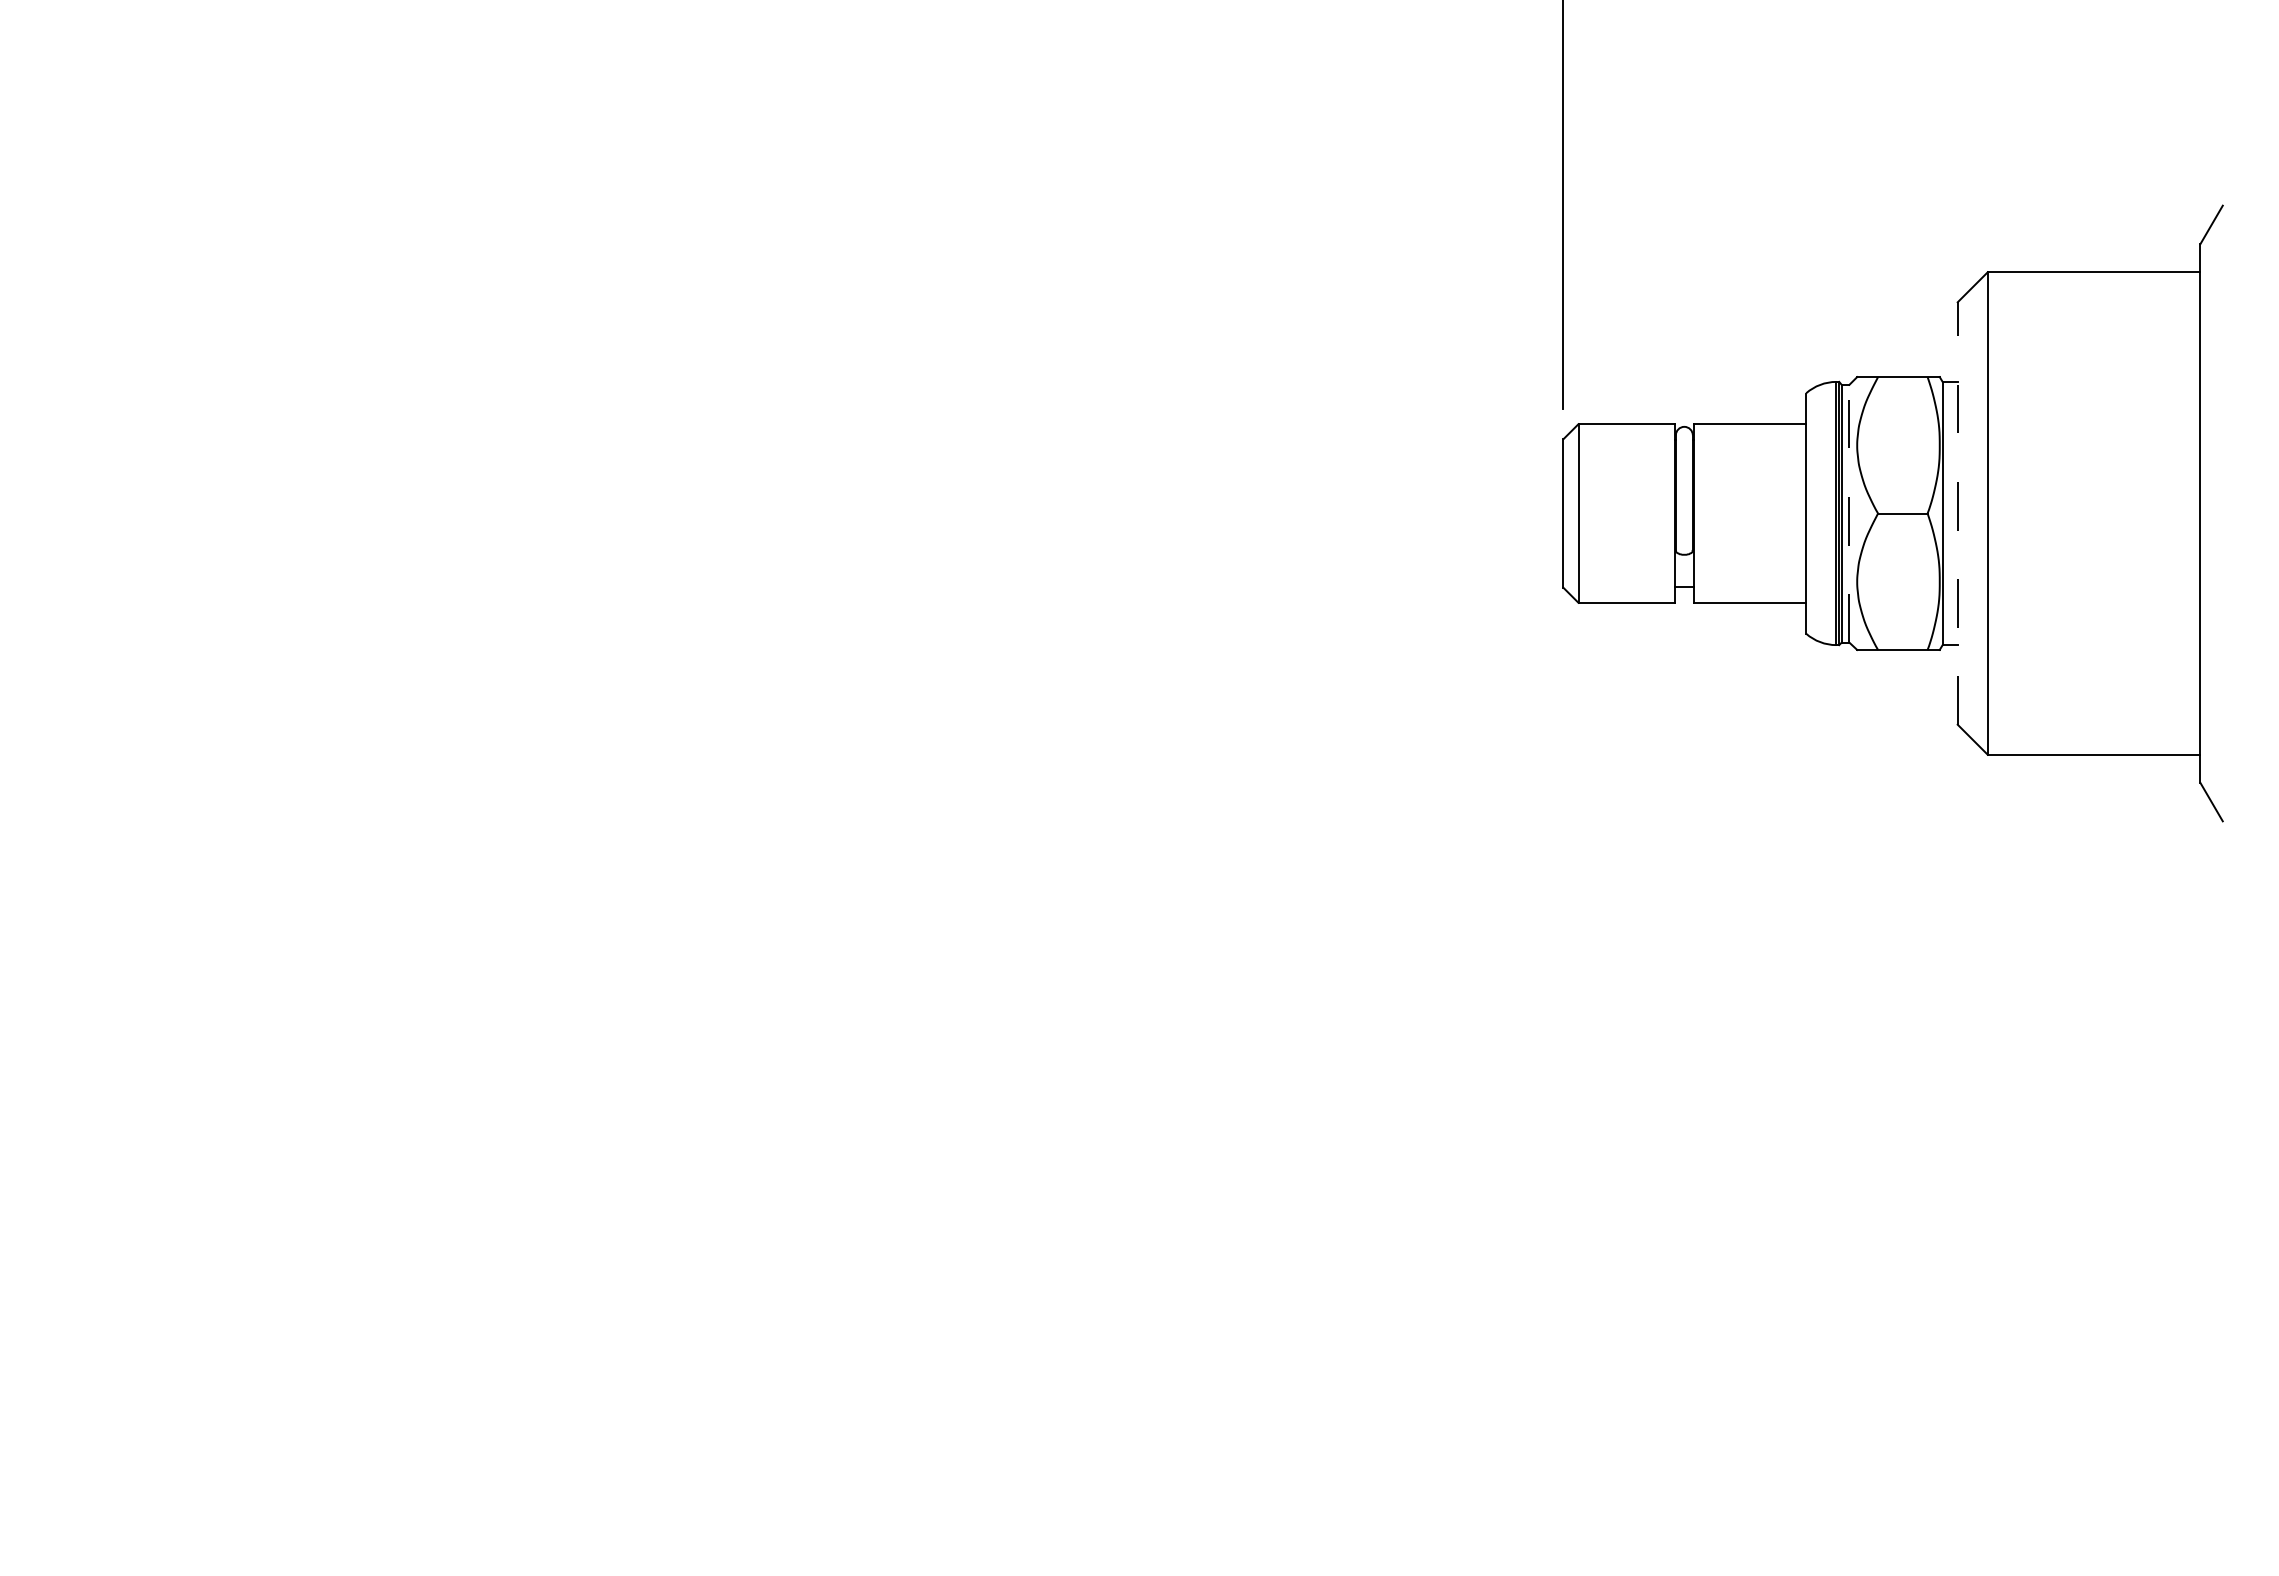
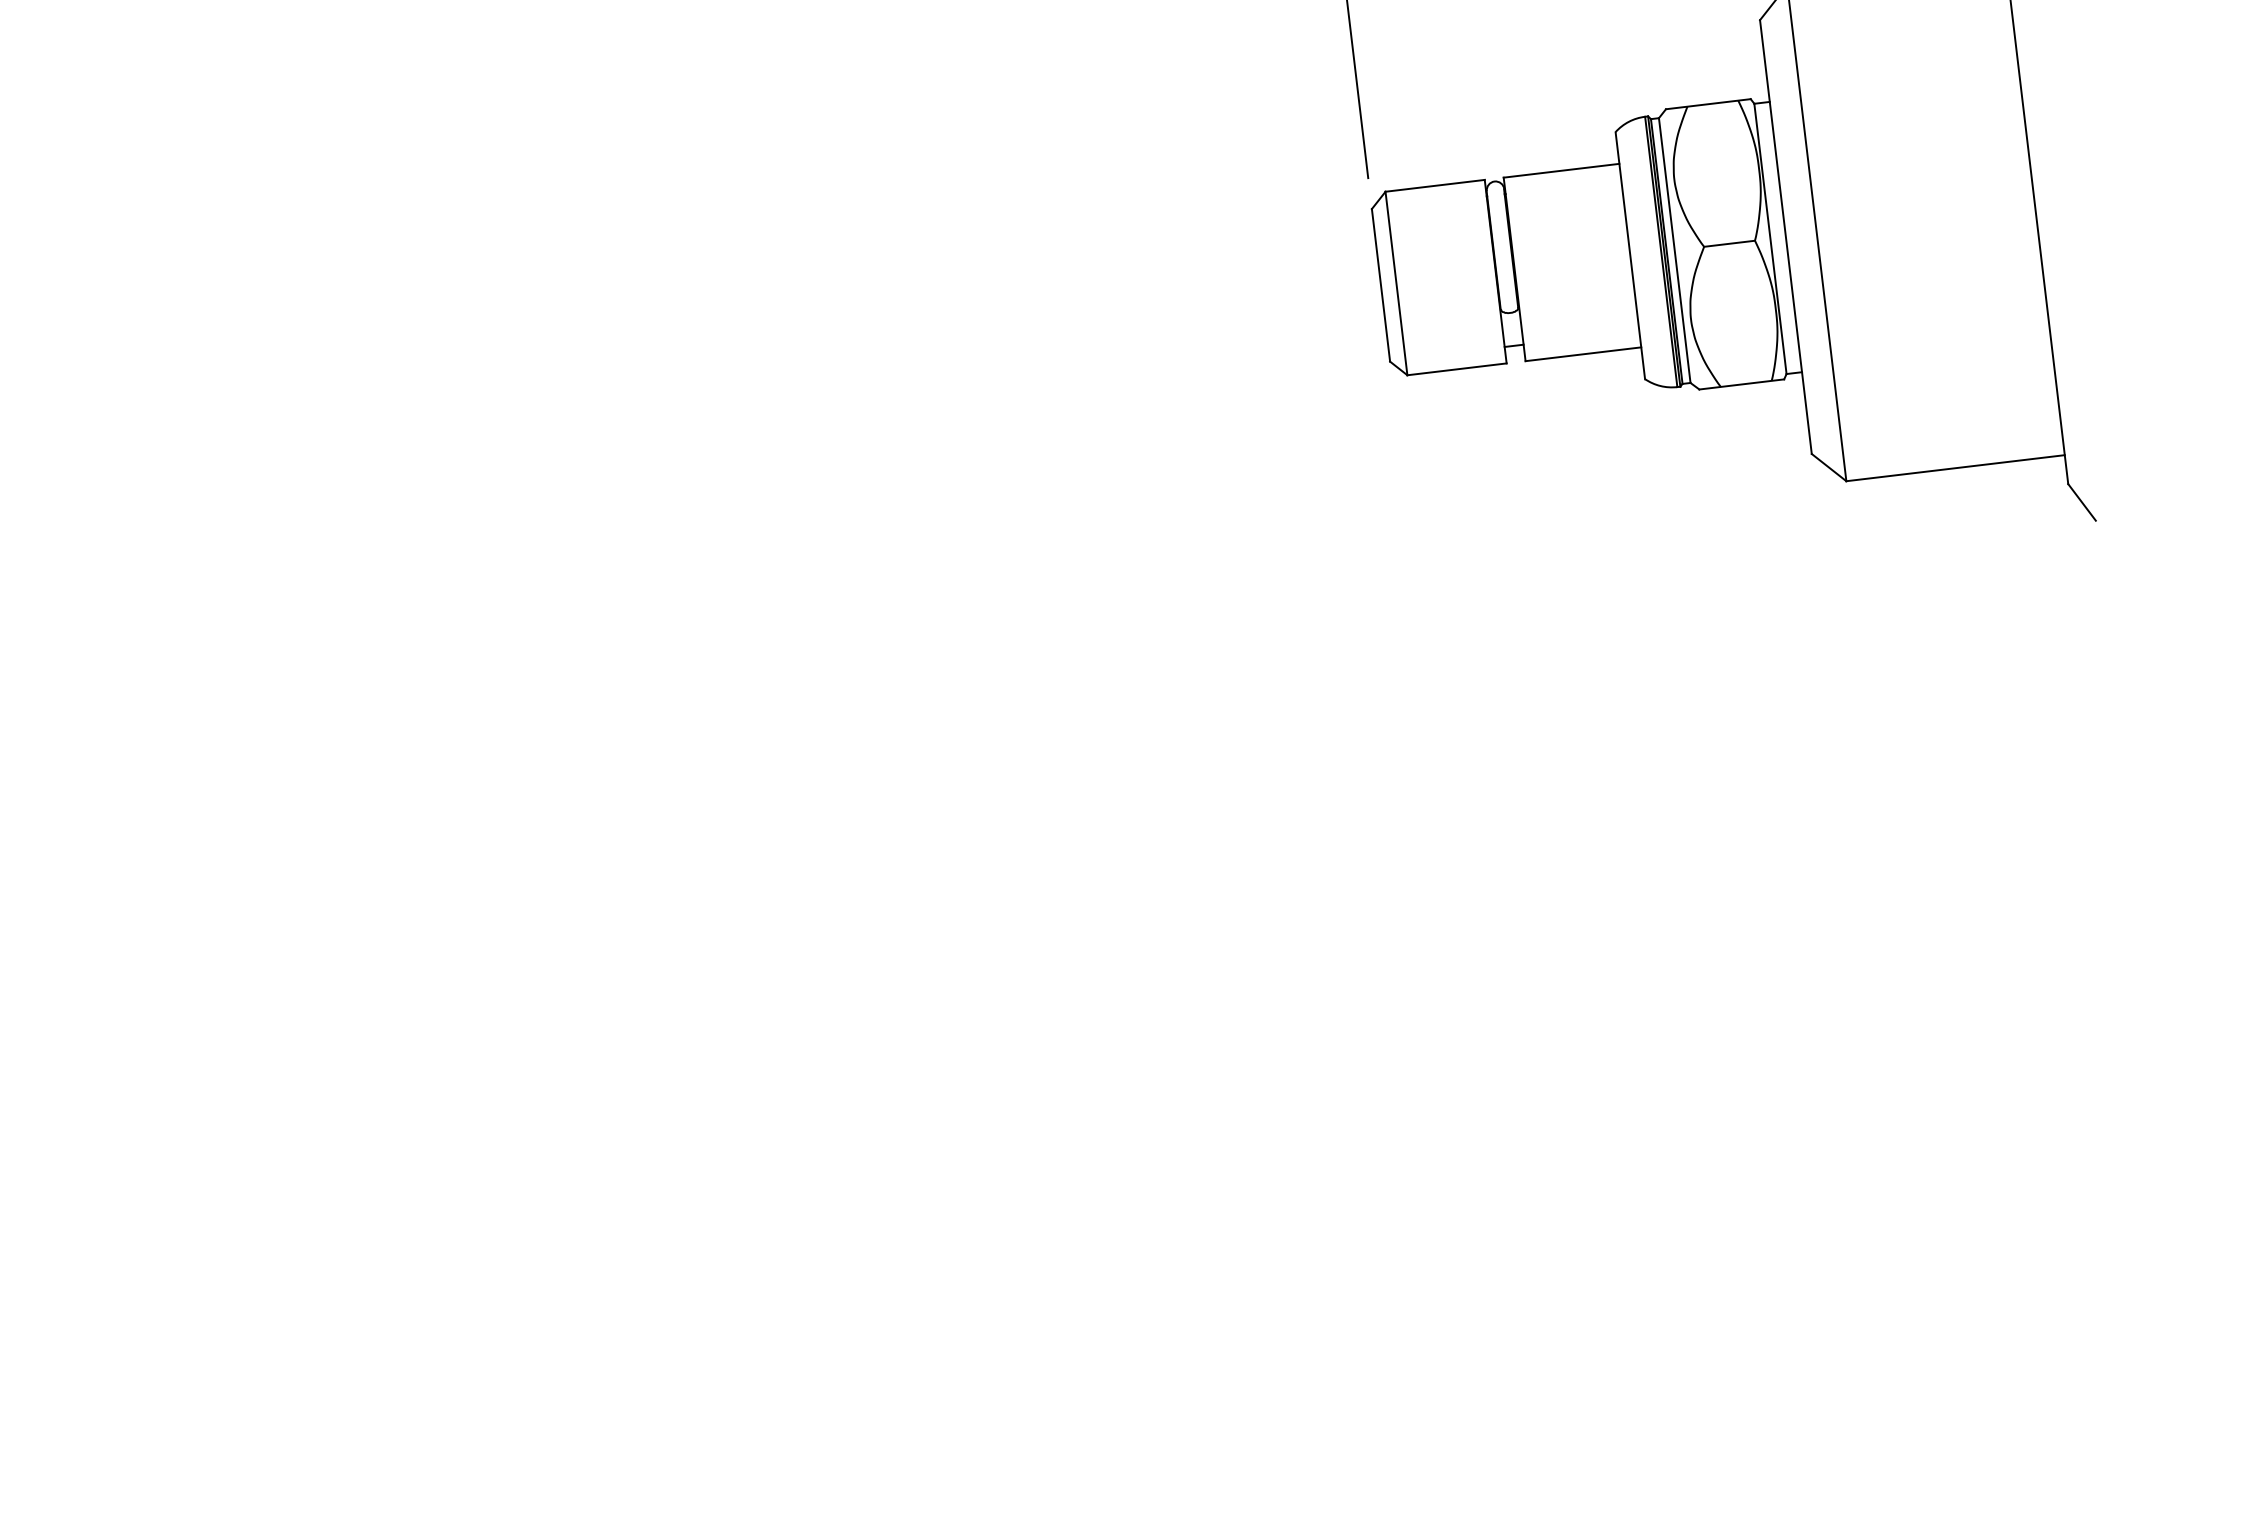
line: (1849, 513) -> (1674, 250), dashed -> solid
line: (1957, 513) -> (1785, 237), dashed -> solid

